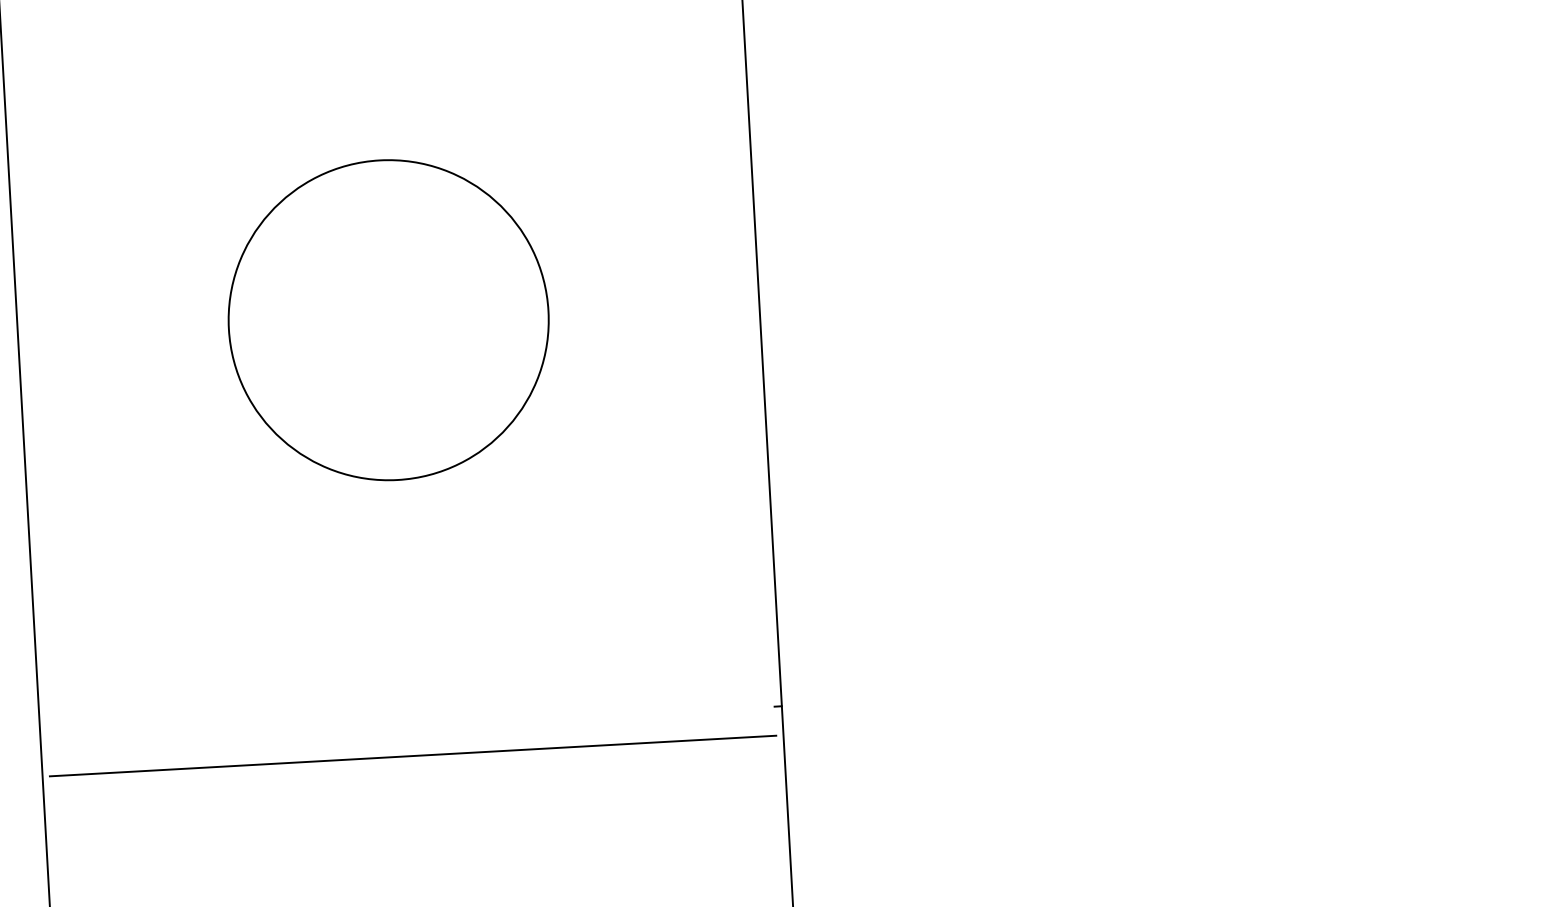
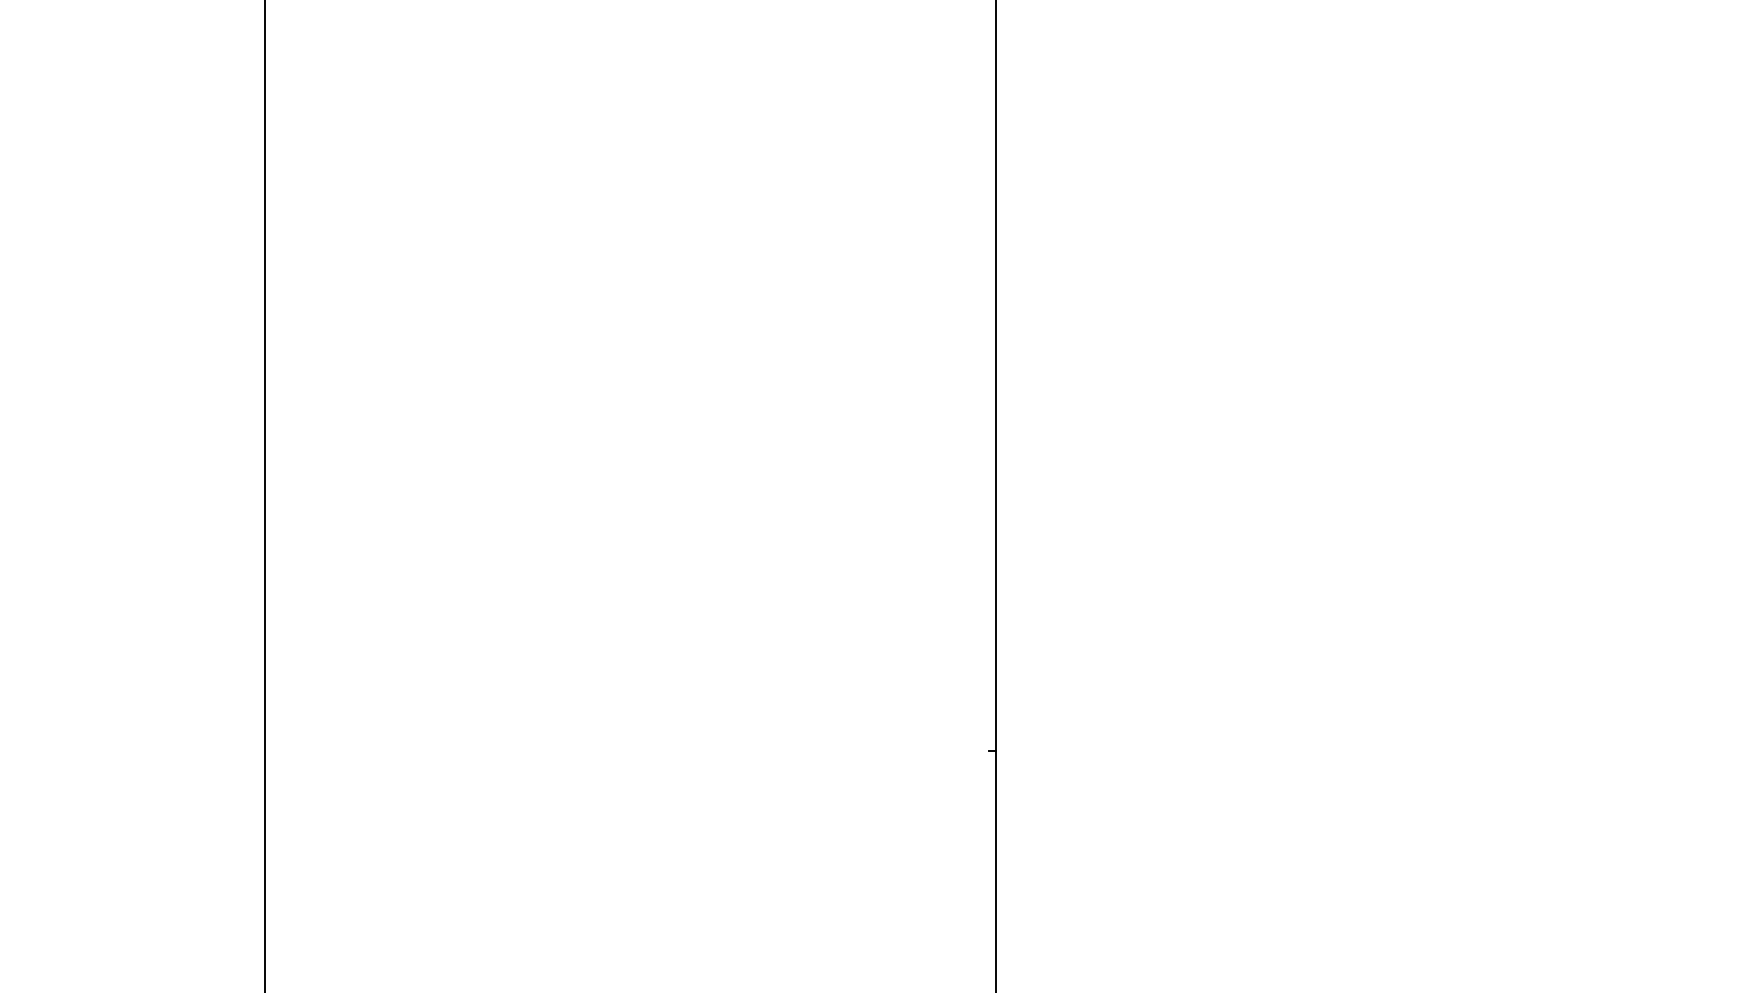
circle: (388, 319) -> (630, 349), removed
line: (412, 755) -> (630, 779), removed

